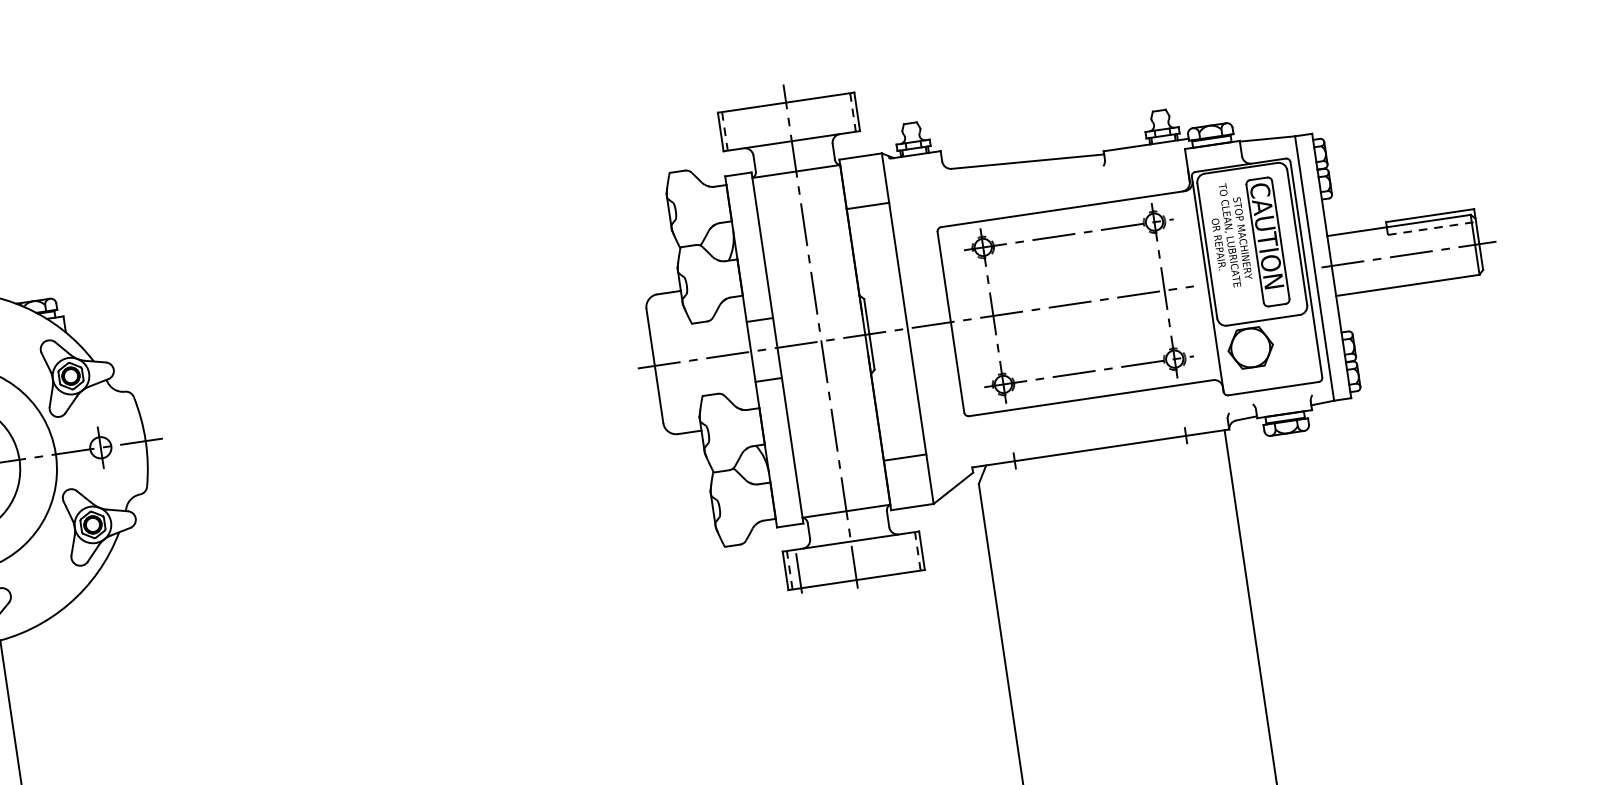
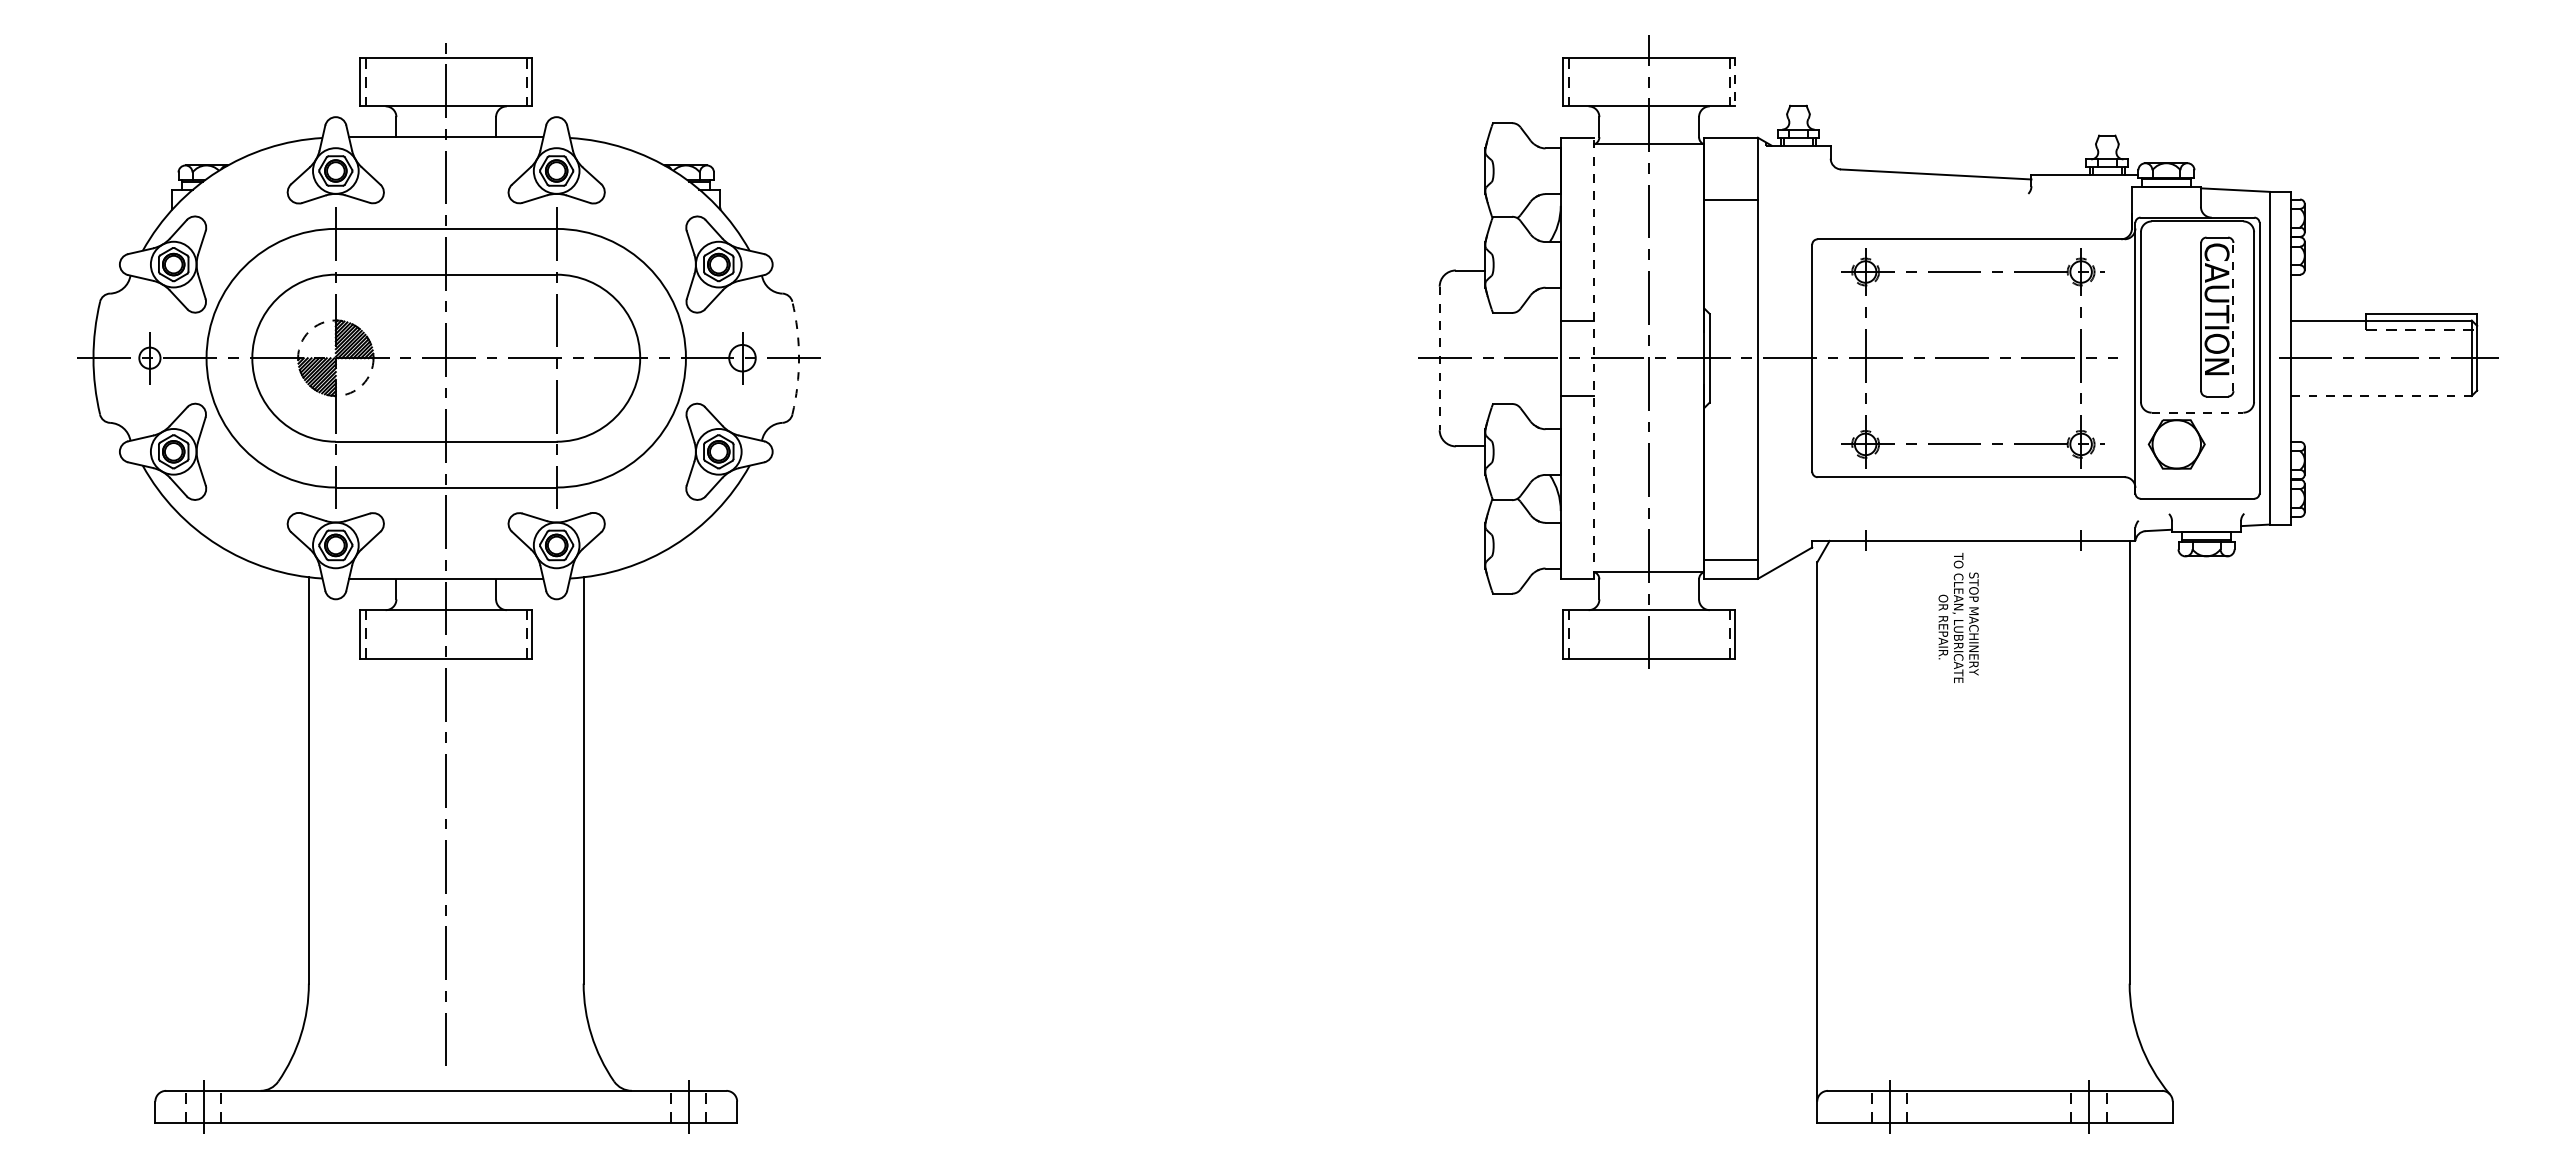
line: (857, 112) -> (1735, 82), solid -> dashed
text: (1229, 235) -> (1958, 618), moved
line: (1280, 239) -> (2233, 316), solid -> dashed
line: (1408, 284) -> (2382, 395), solid -> dashed
line: (1263, 320) -> (2197, 412), solid -> dashed
line: (777, 348) -> (1593, 358), solid -> dashed
line: (654, 366) -> (1439, 358), solid -> dashed
arc: (146, 441) -> (799, 358), solid -> dashed
line: (904, 457) -> (1730, 559), moved
line: (798, 573) -> (1579, 639), removed

